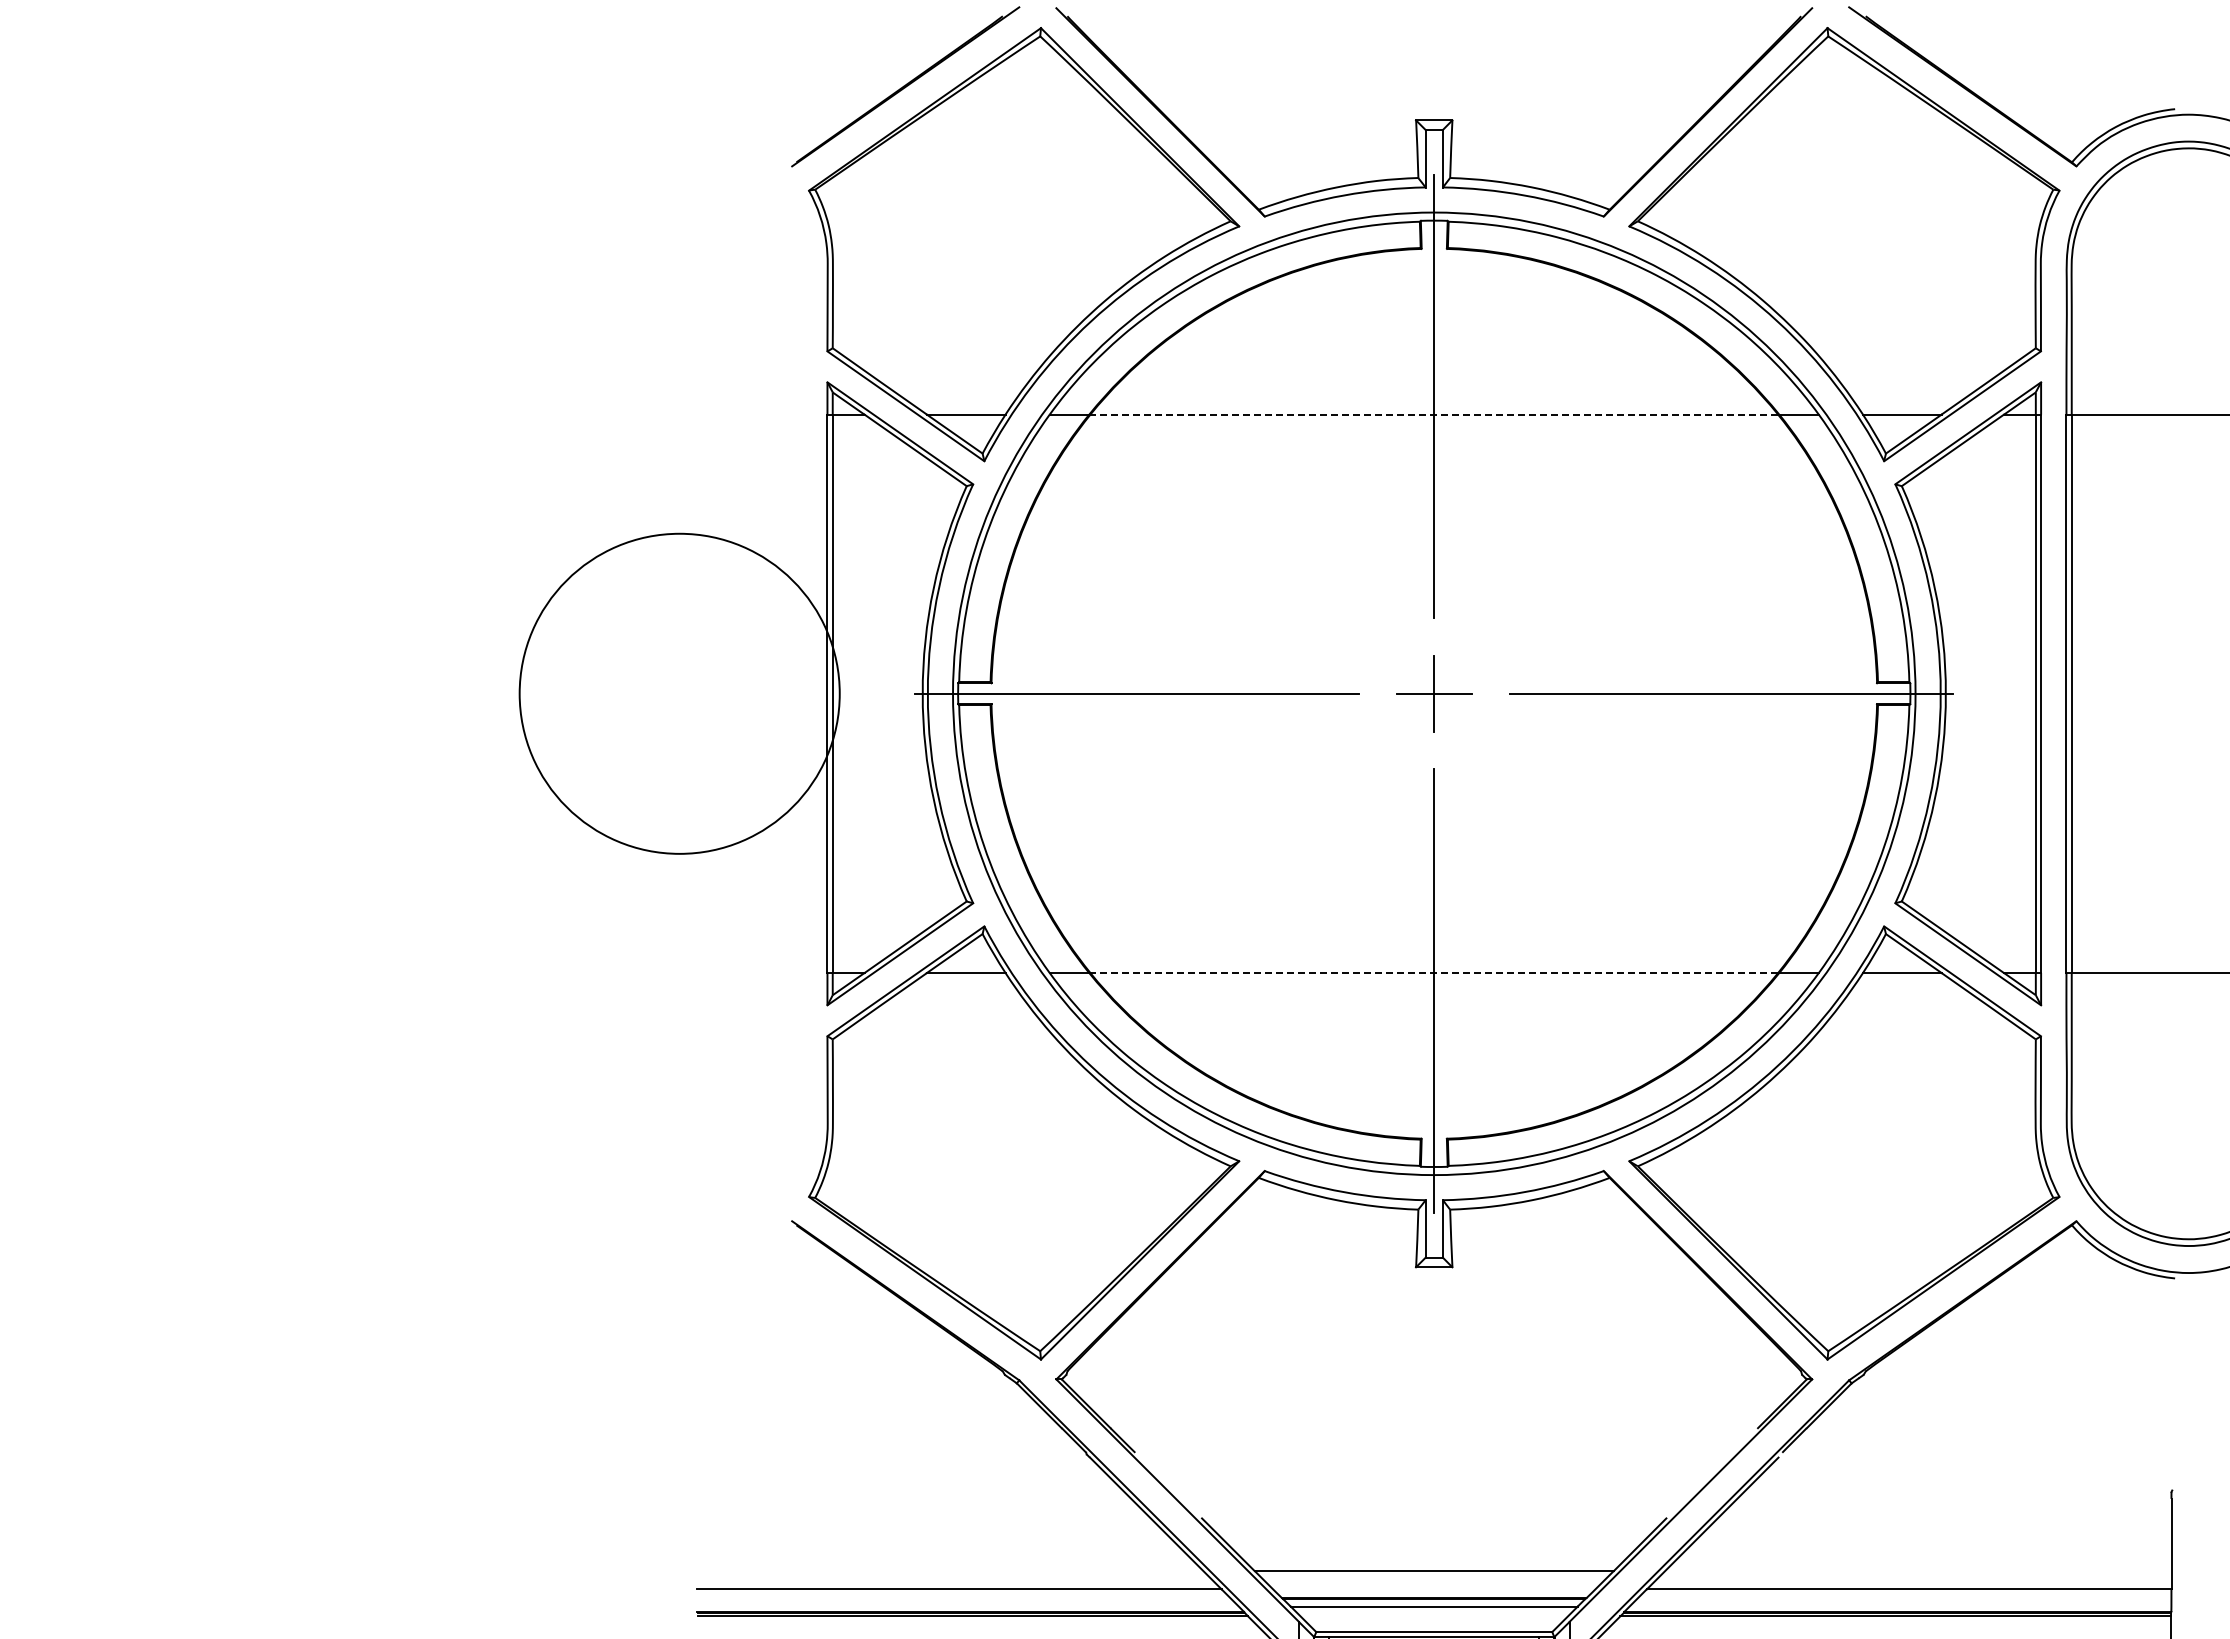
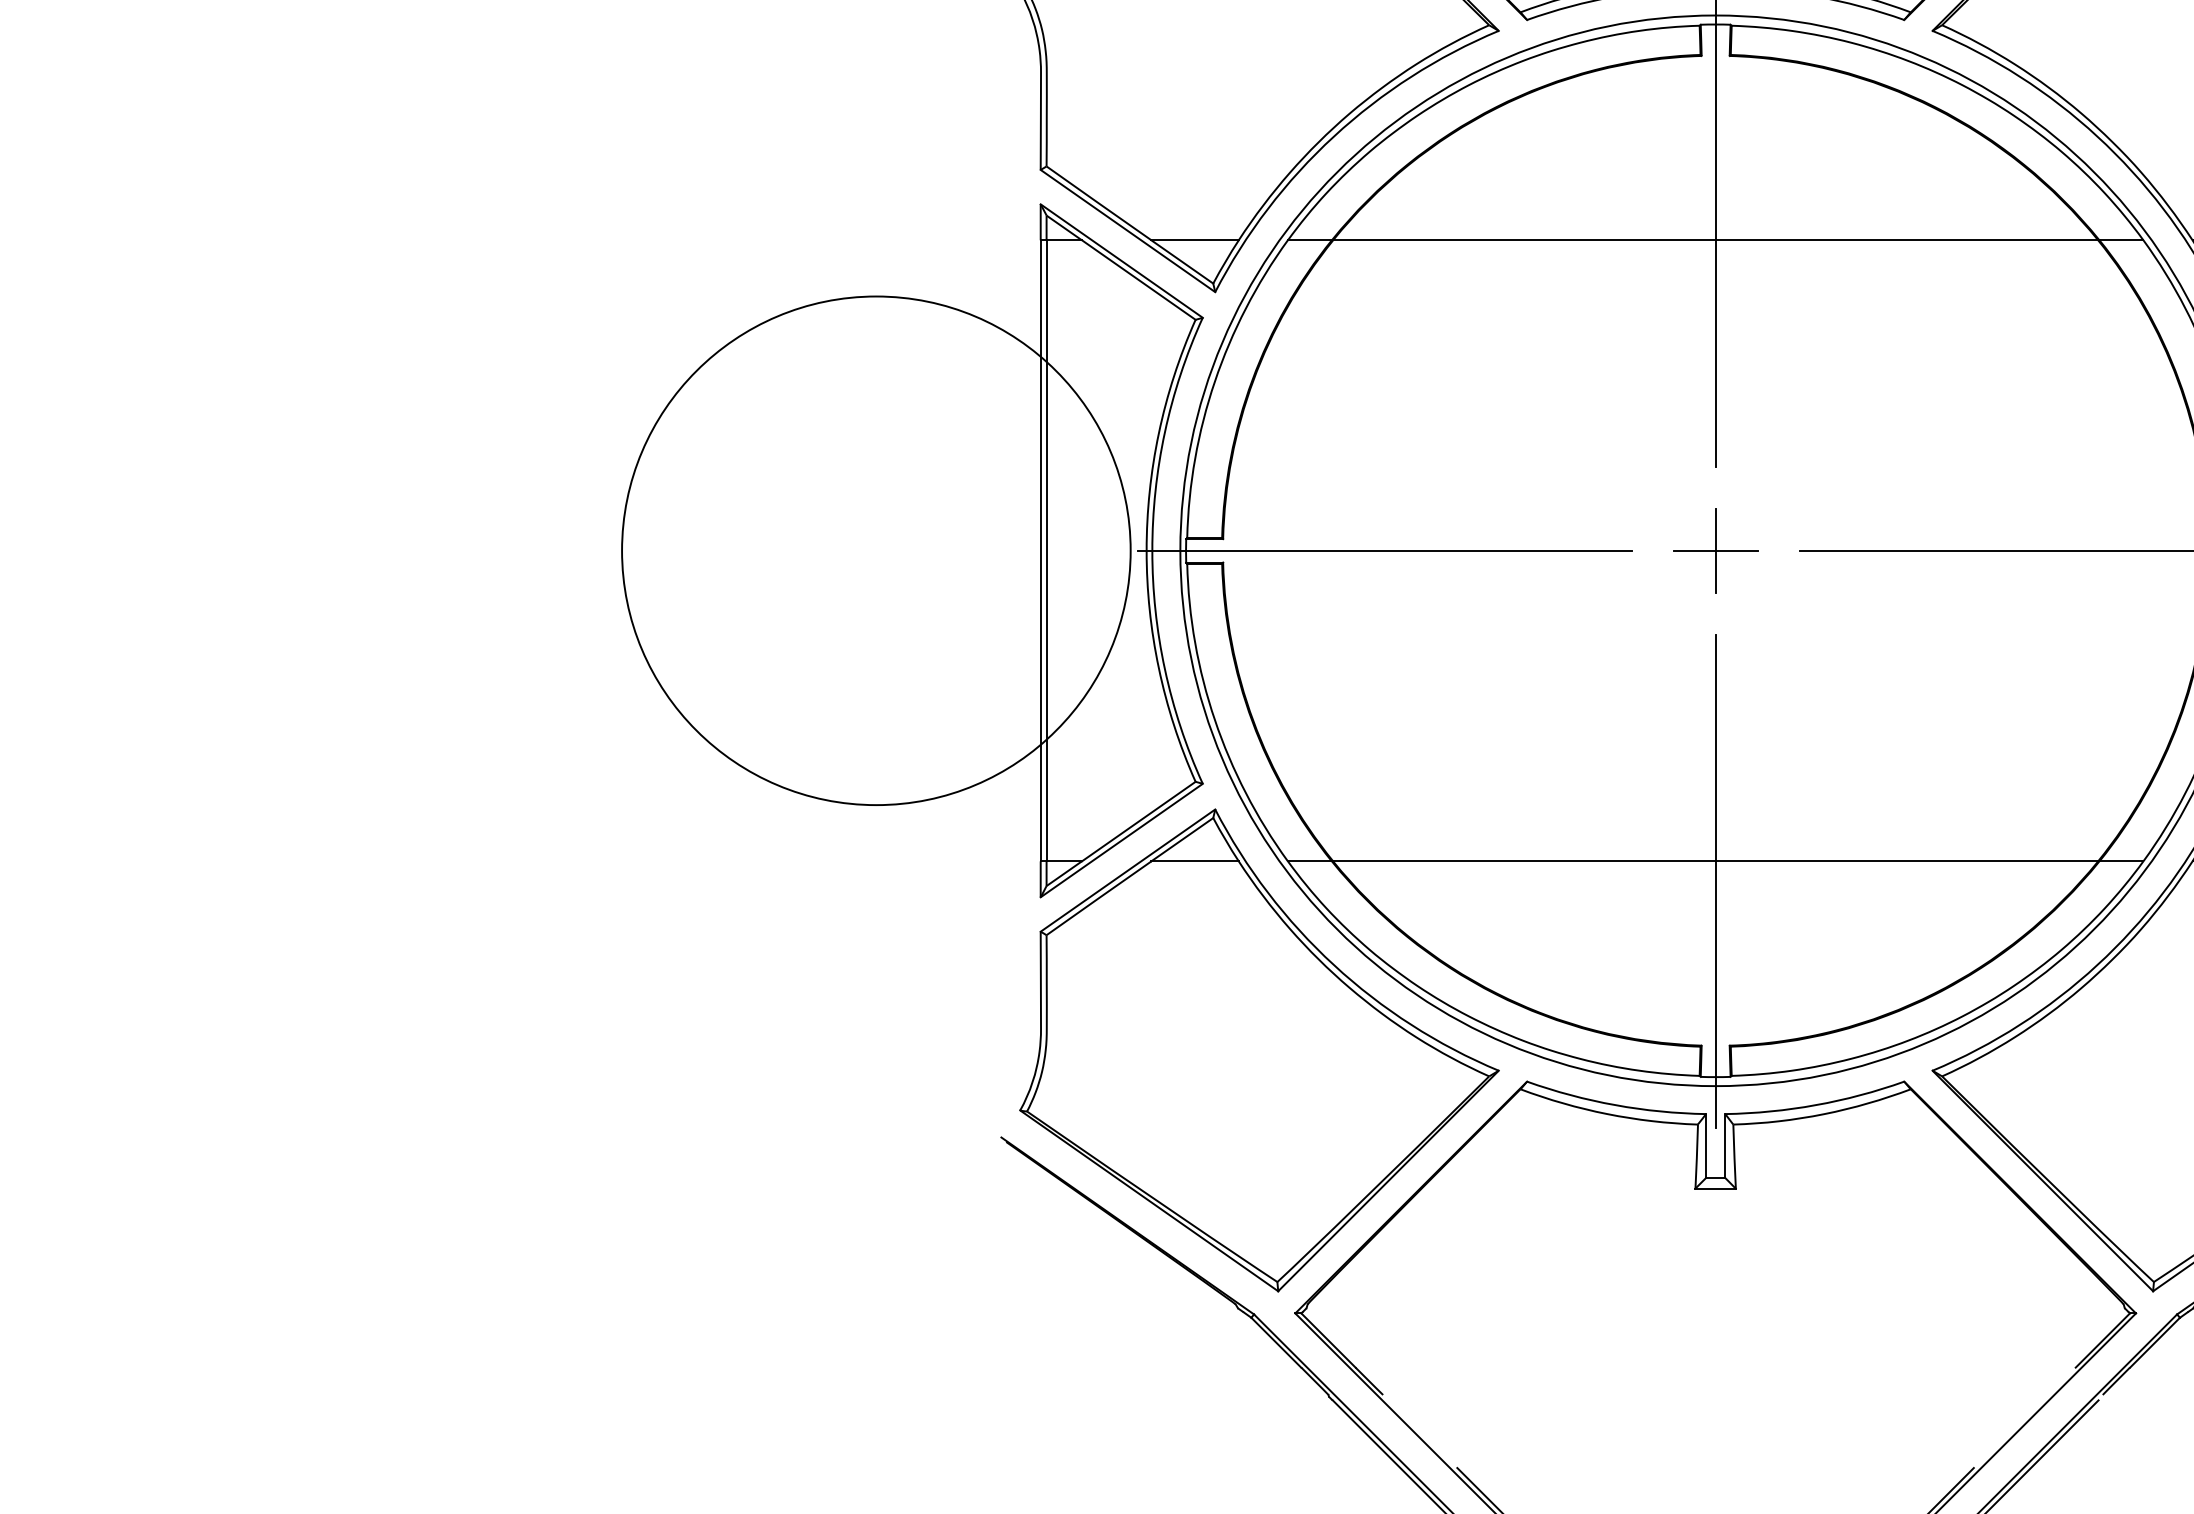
line: (1434, 414) -> (1715, 240), dashed -> solid
circle: (679, 693) -> (876, 550), size x1.43
line: (1434, 973) -> (1715, 861), dashed -> solid

